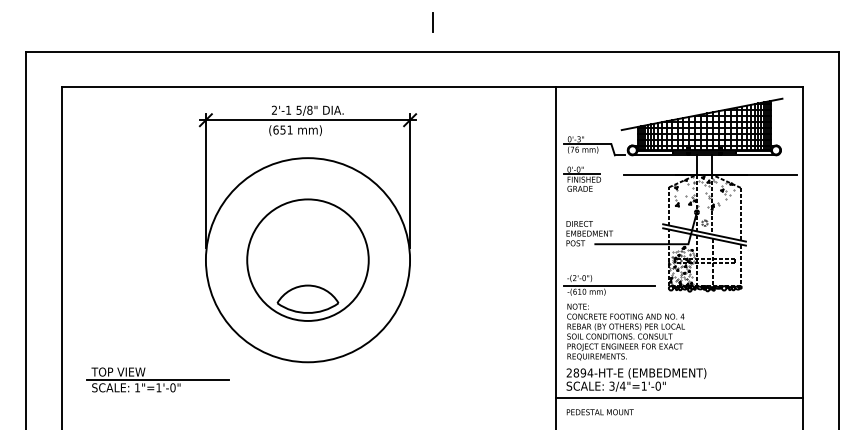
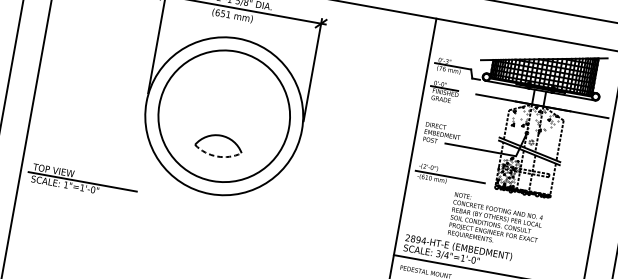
circle: (307, 259) -> (223, 115), size x1.4
arc: (307, 313) -> (216, 156), solid -> dashed
text: (625, 331) -> (495, 221), moved
part: (157, 379) -> (82, 181), moved

